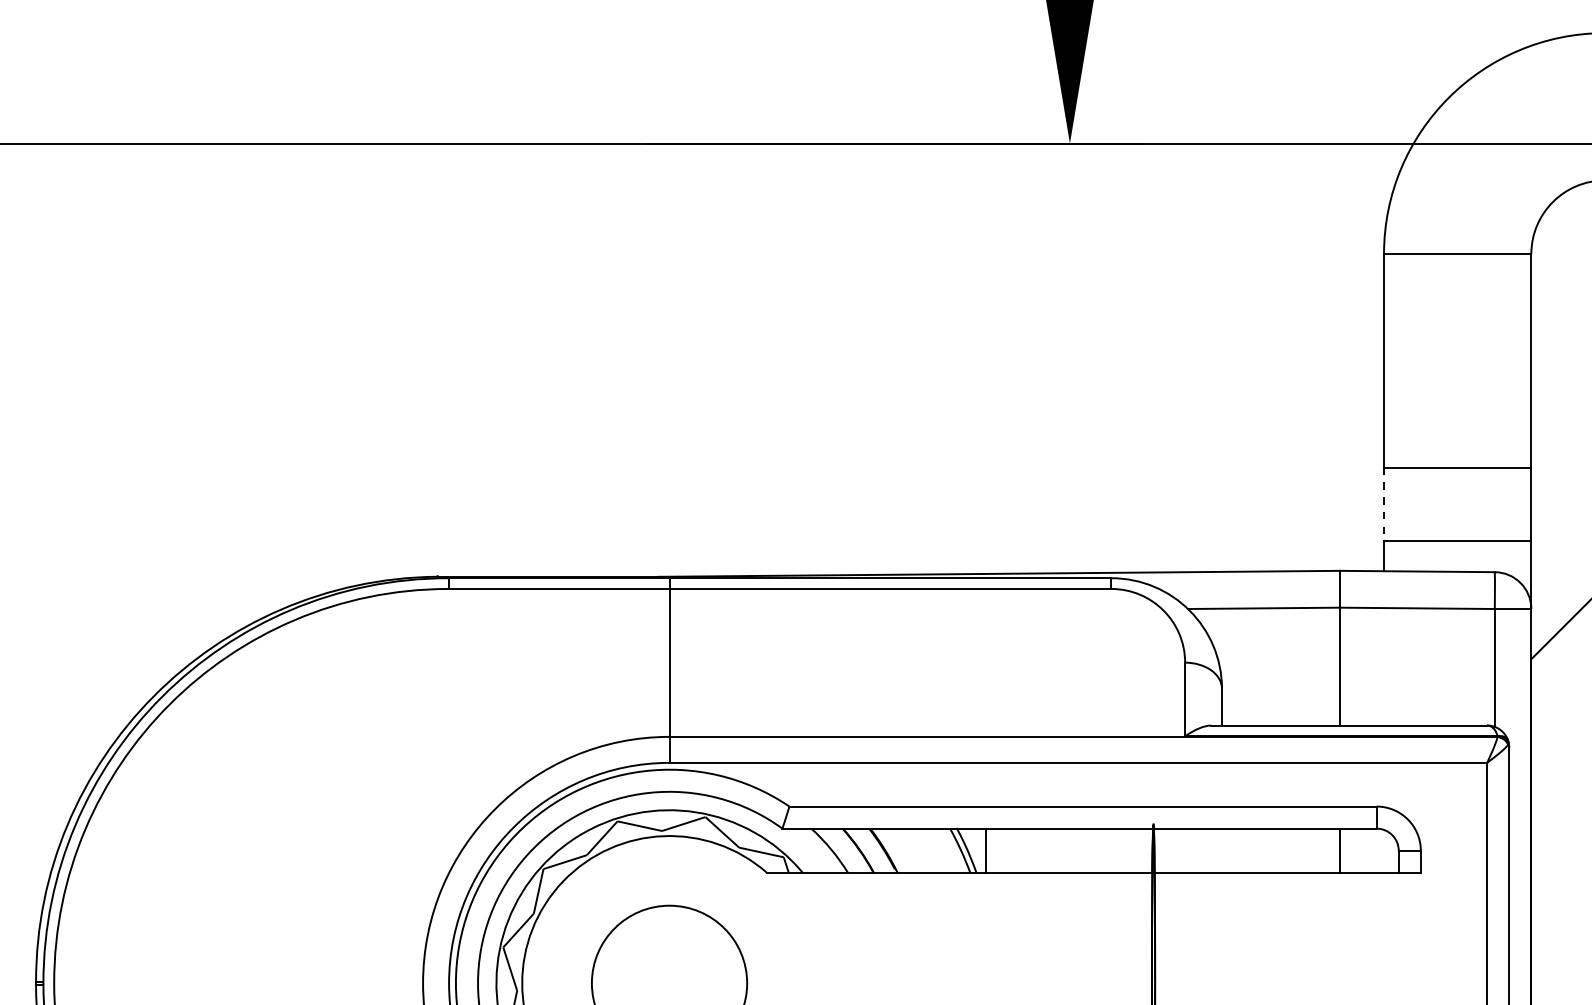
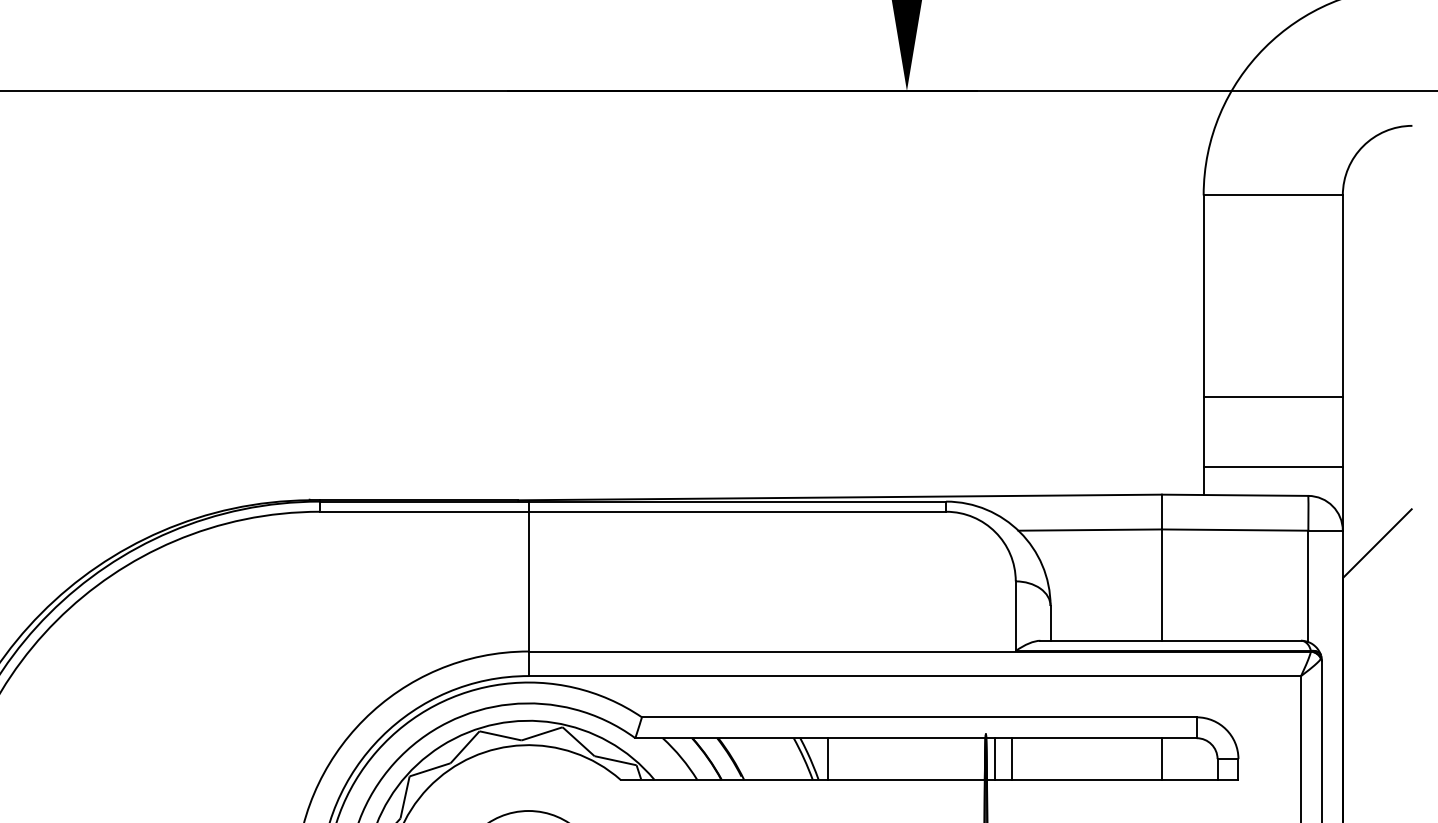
line: (1384, 504) -> (1204, 431), dashed -> solid
line: (1162, 850) -> (994, 758), added
line: (1181, 850) -> (1012, 758), added

